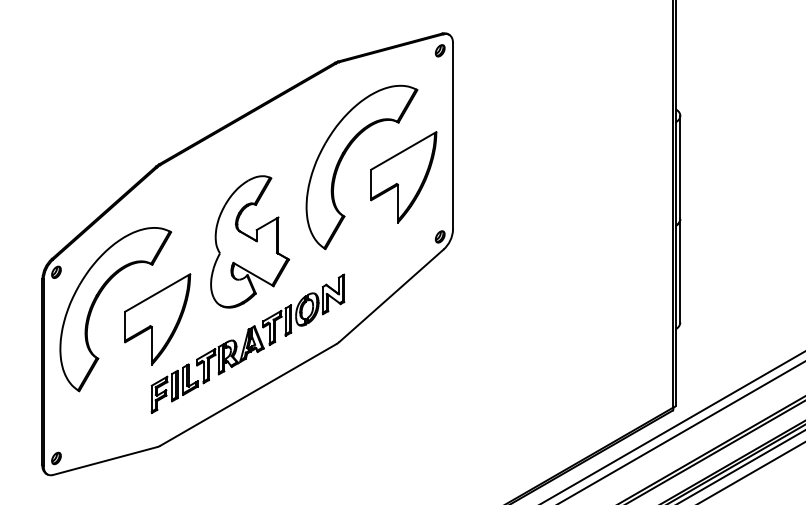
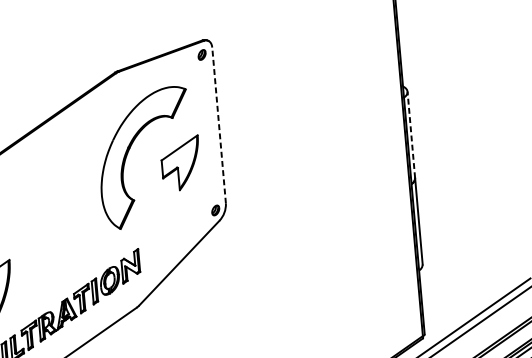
line: (453, 136) -> (219, 125), solid -> dashed
line: (680, 167) -> (411, 134), solid -> dashed
part: (403, 177) -> (180, 163), size x0.7
part: (250, 241) -> (57, 228), removed

